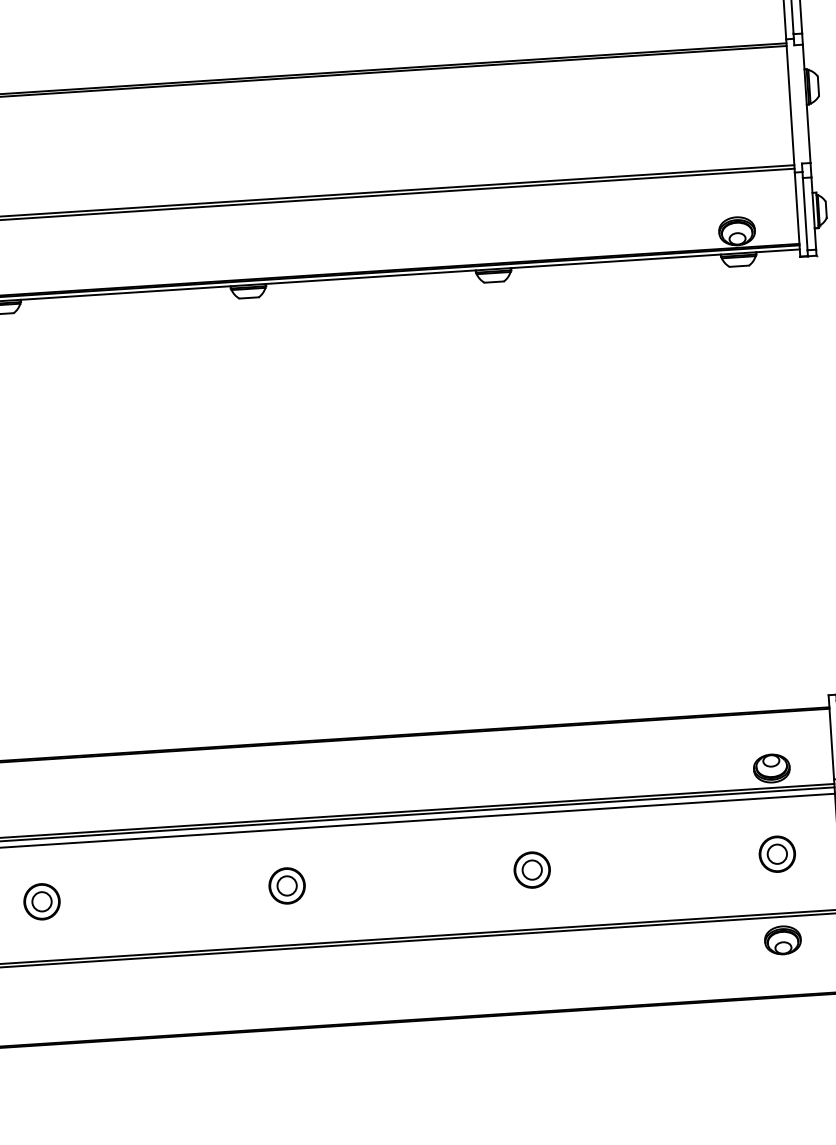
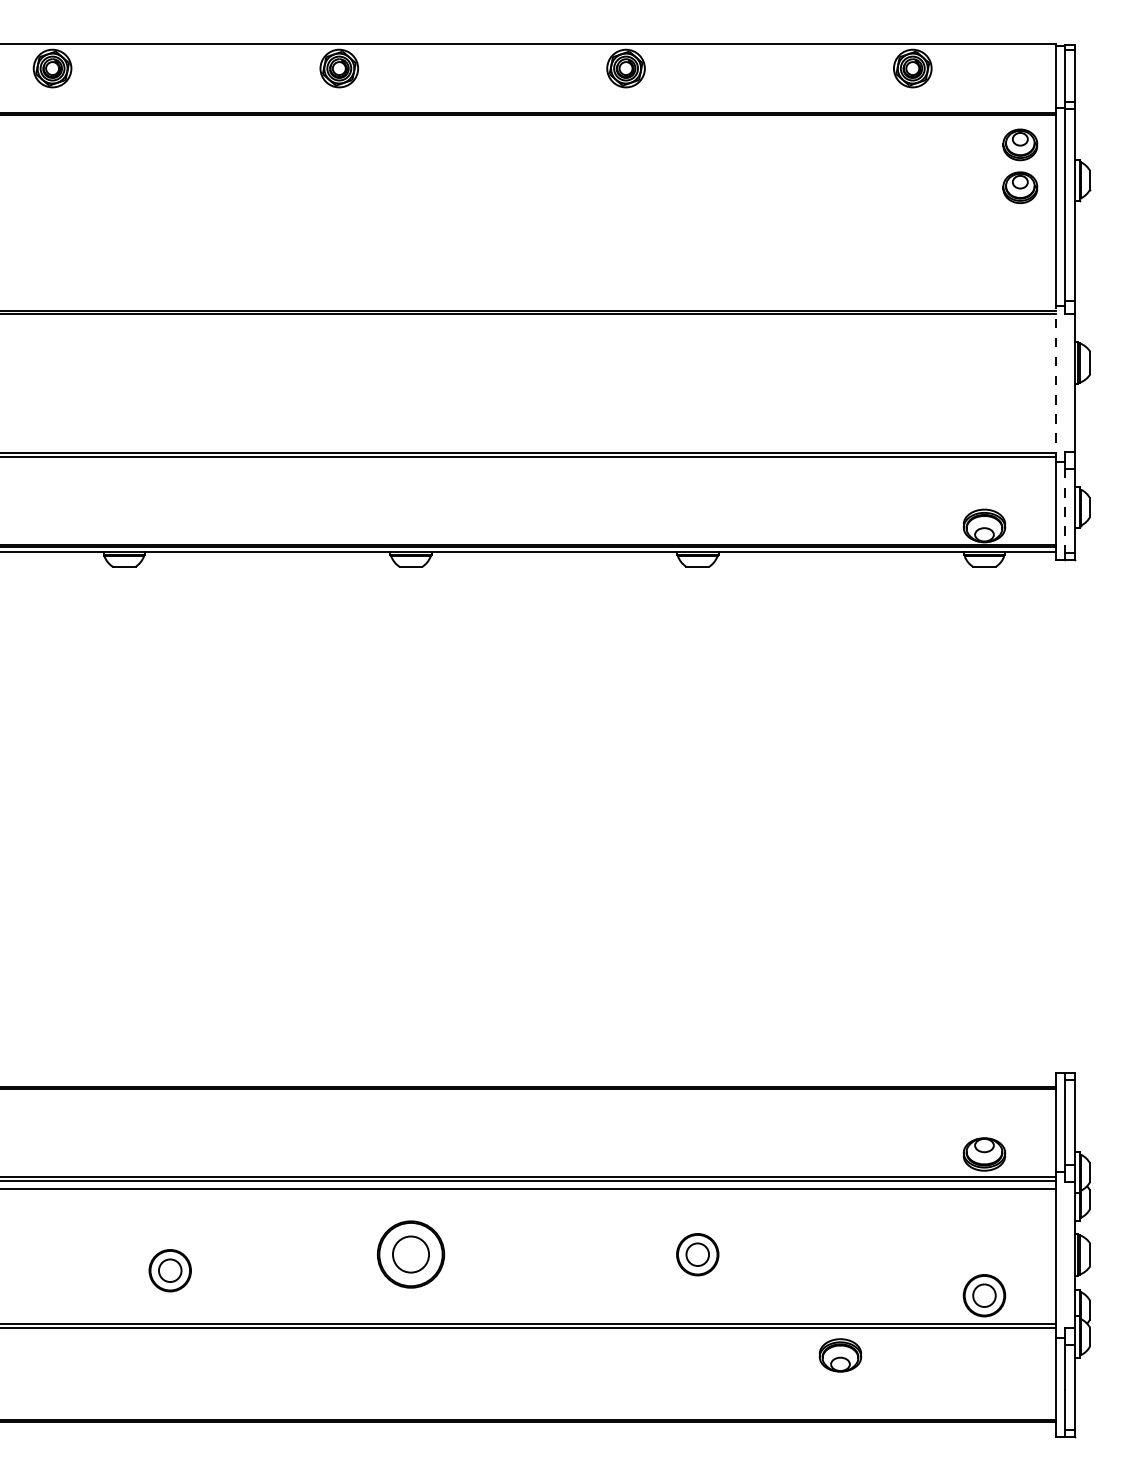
line: (790, 105) -> (1056, 383), solid -> dashed
line: (805, 214) -> (1065, 511), solid -> dashed
part: (777, 854) -> (984, 1295), moved
part: (286, 885) -> (410, 1254), size x1.6
part: (41, 901) -> (169, 1270), moved
part: (782, 940) -> (840, 1355), moved

